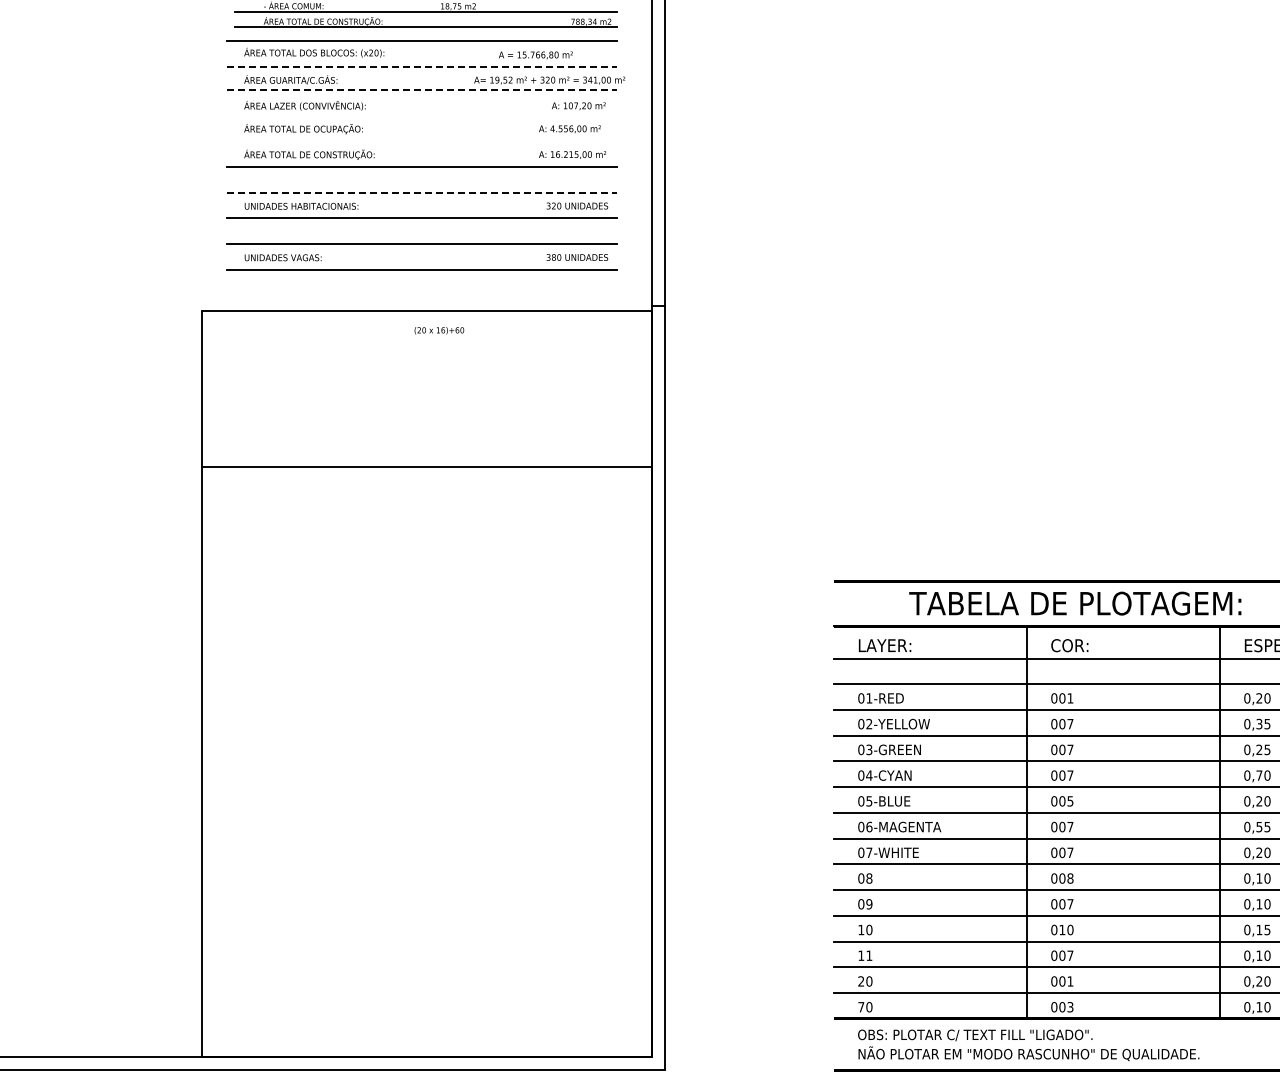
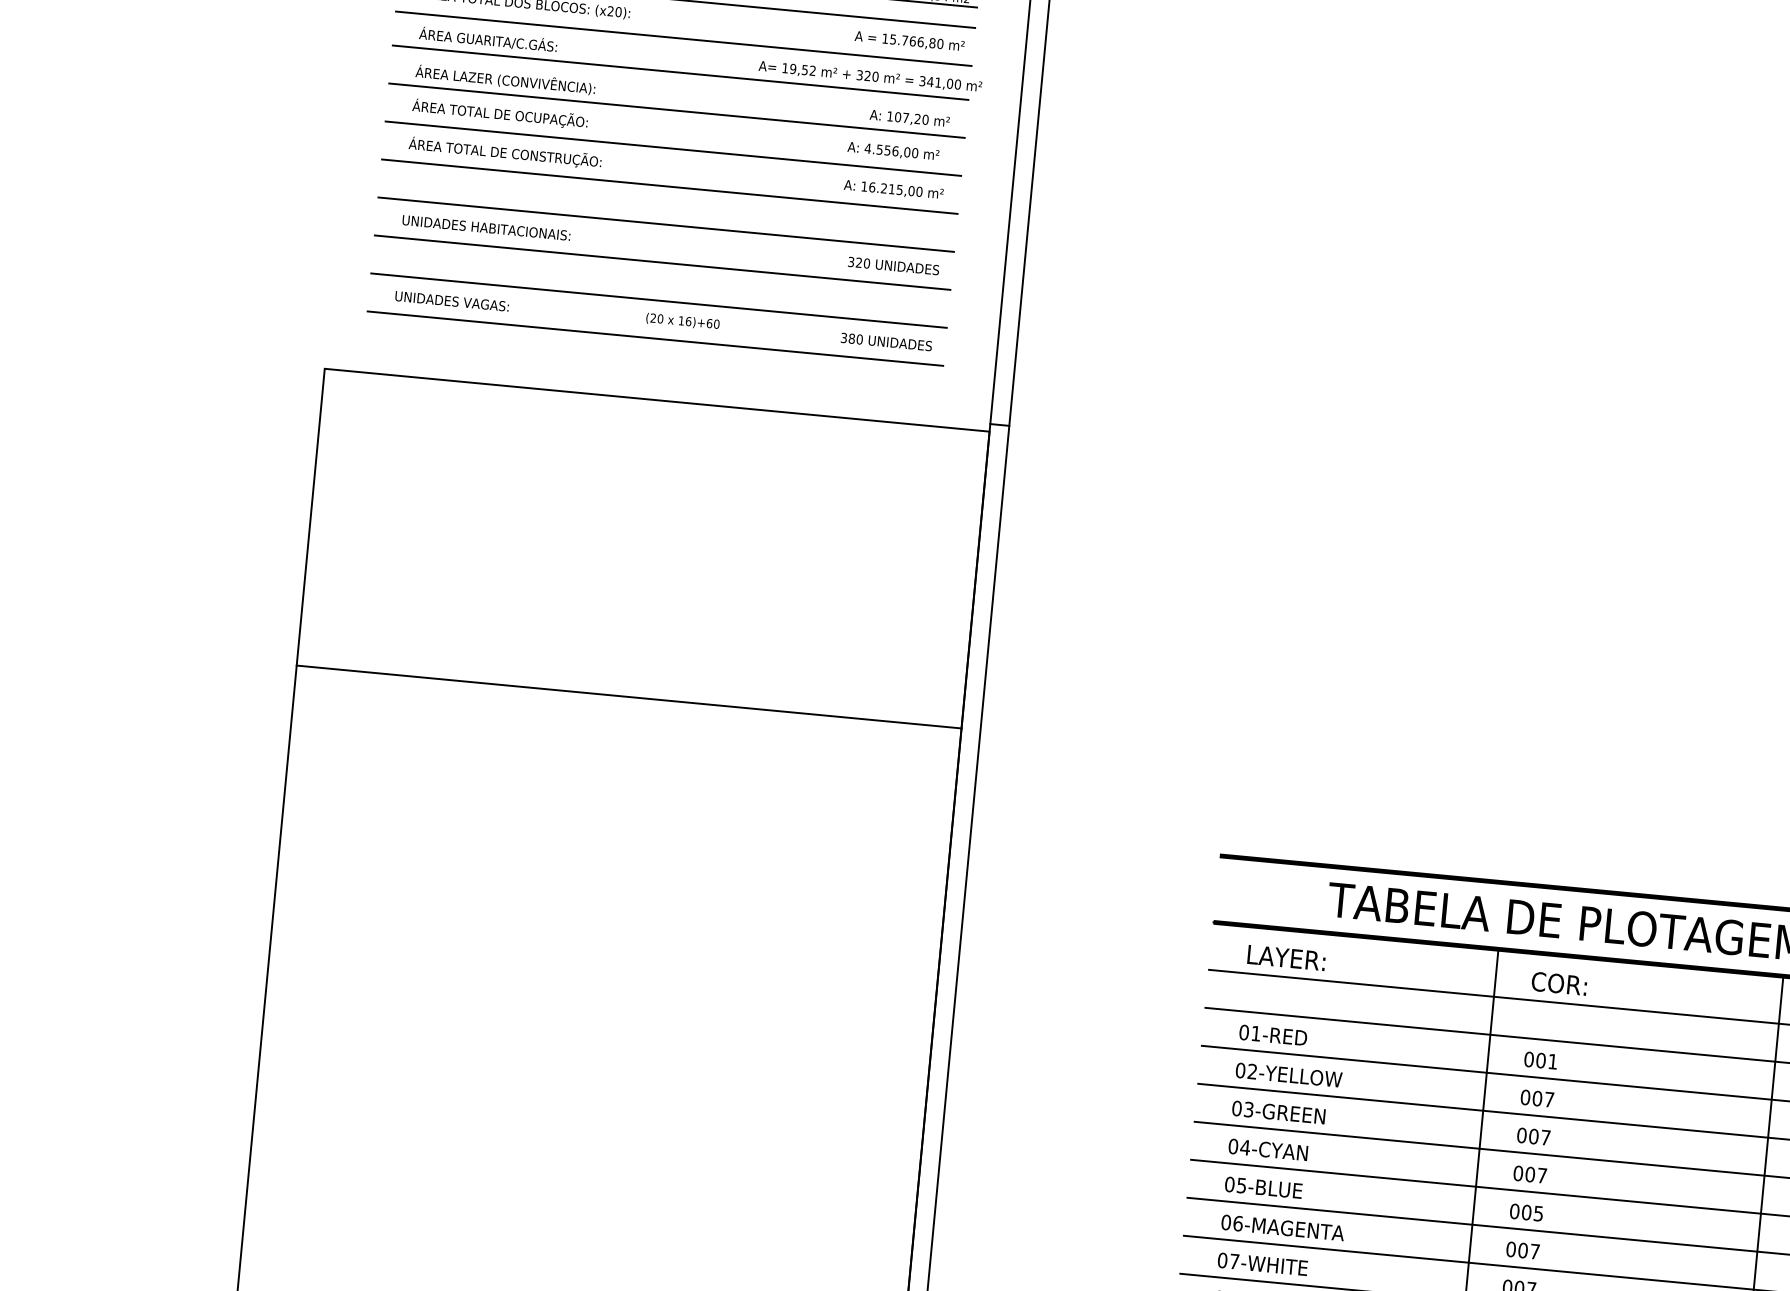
text: (535, 55) -> (909, 41), moved
line: (422, 66) -> (684, 38), dashed -> solid
line: (422, 89) -> (681, 72), dashed -> solid
line: (421, 115) -> (676, 110), added
line: (421, 141) -> (672, 149), added
line: (422, 192) -> (666, 224), dashed -> solid
text: (439, 330) -> (683, 321), moved
line: (426, 467) -> (628, 697), moved

